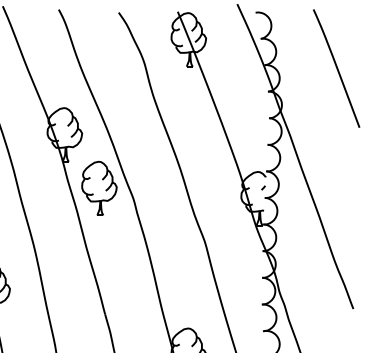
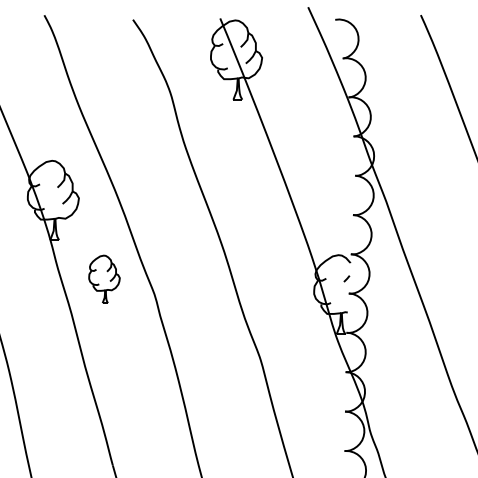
part: (99, 187) -> (104, 278), size x0.6

